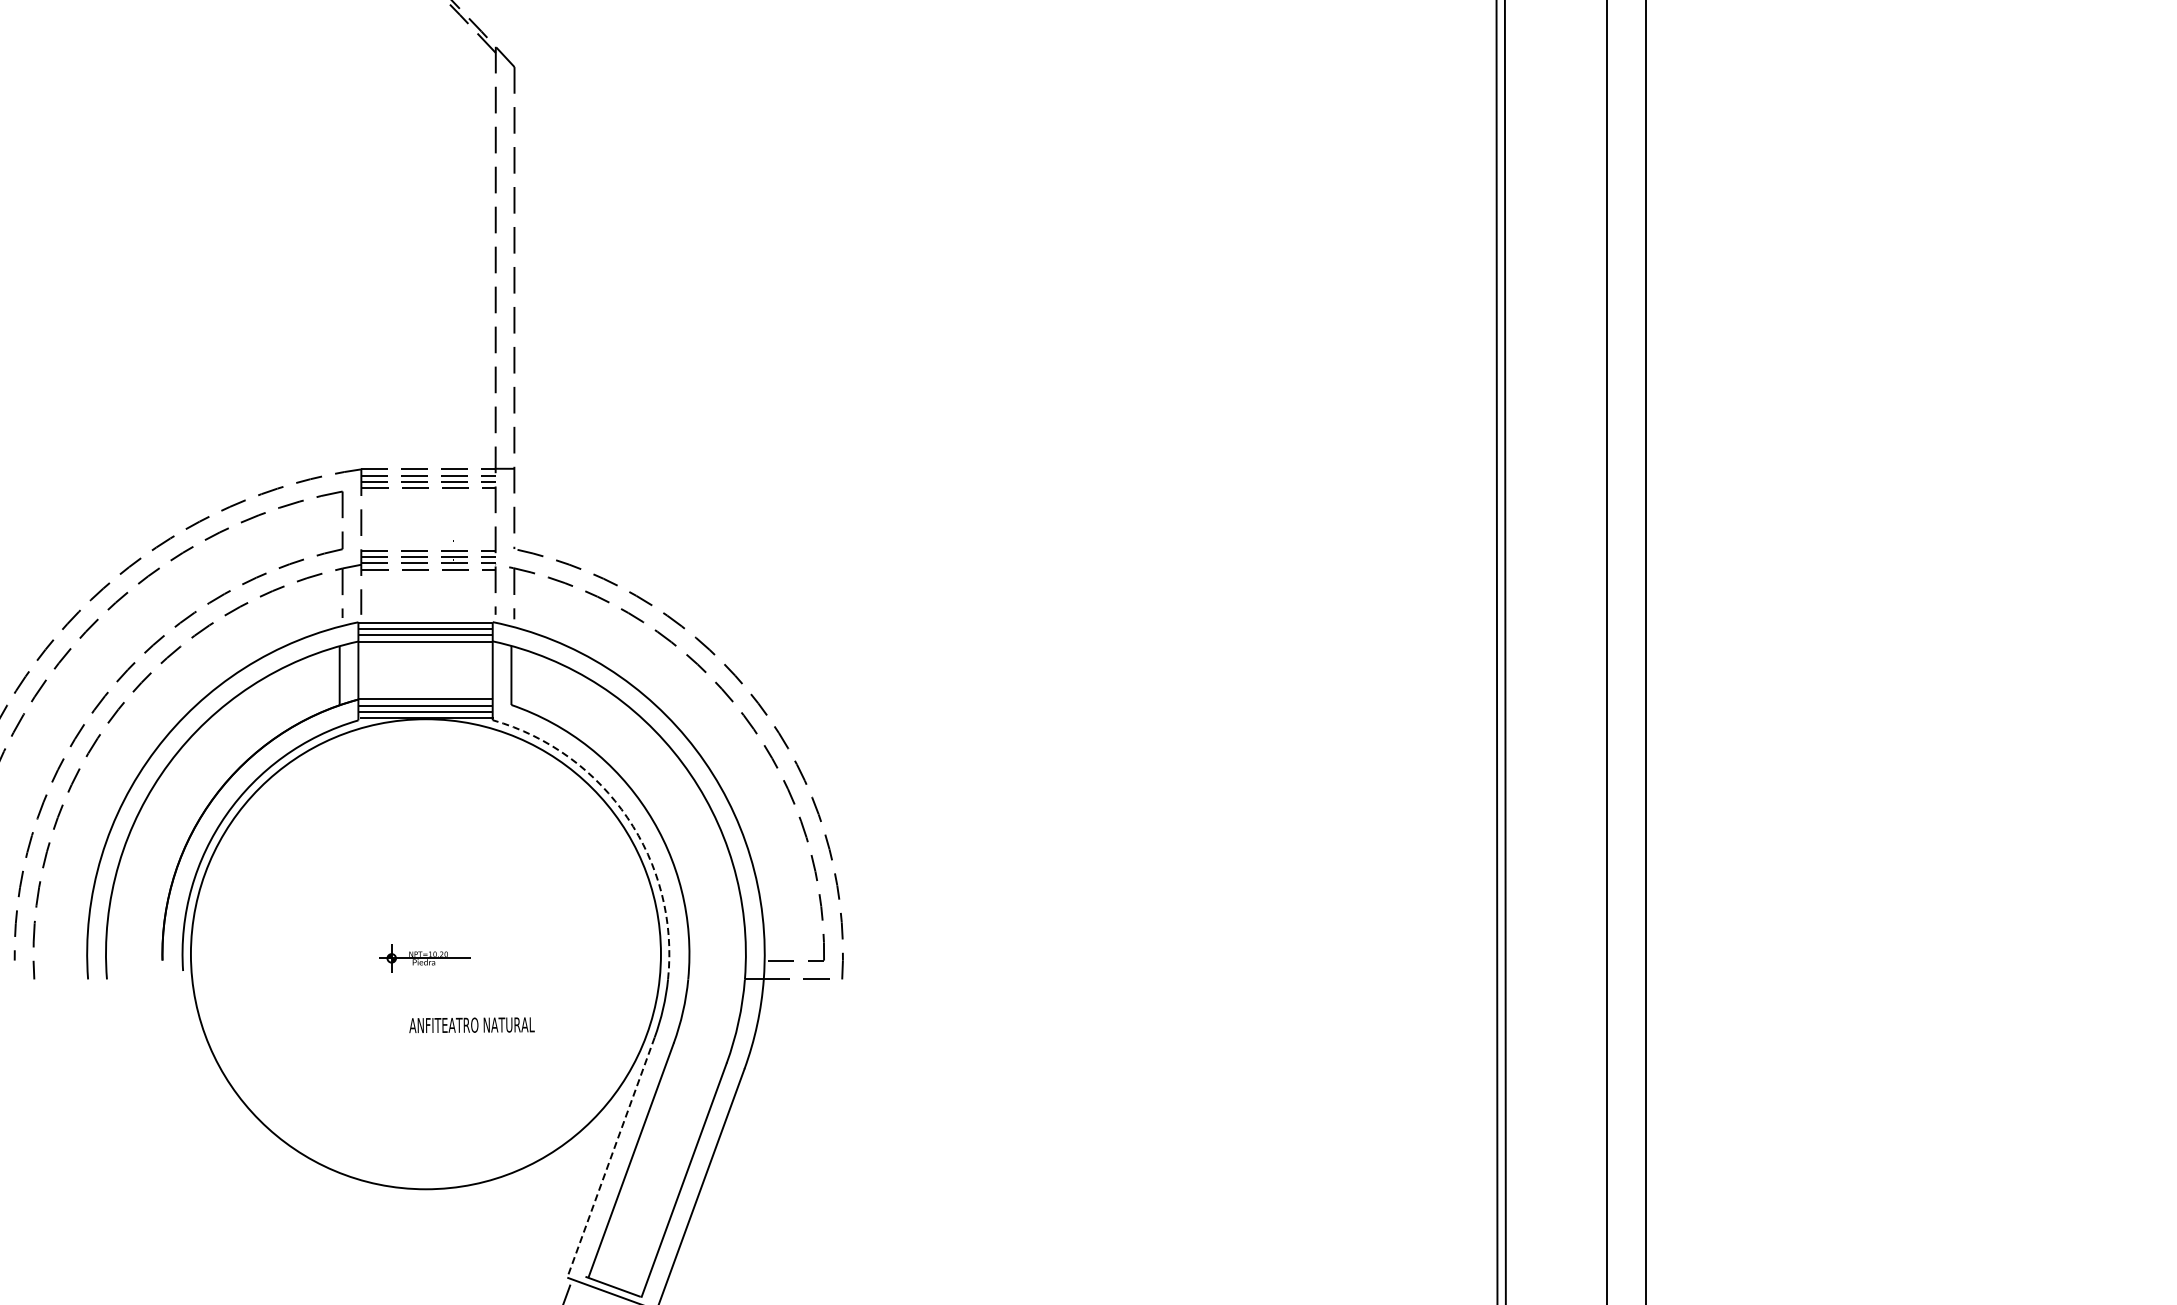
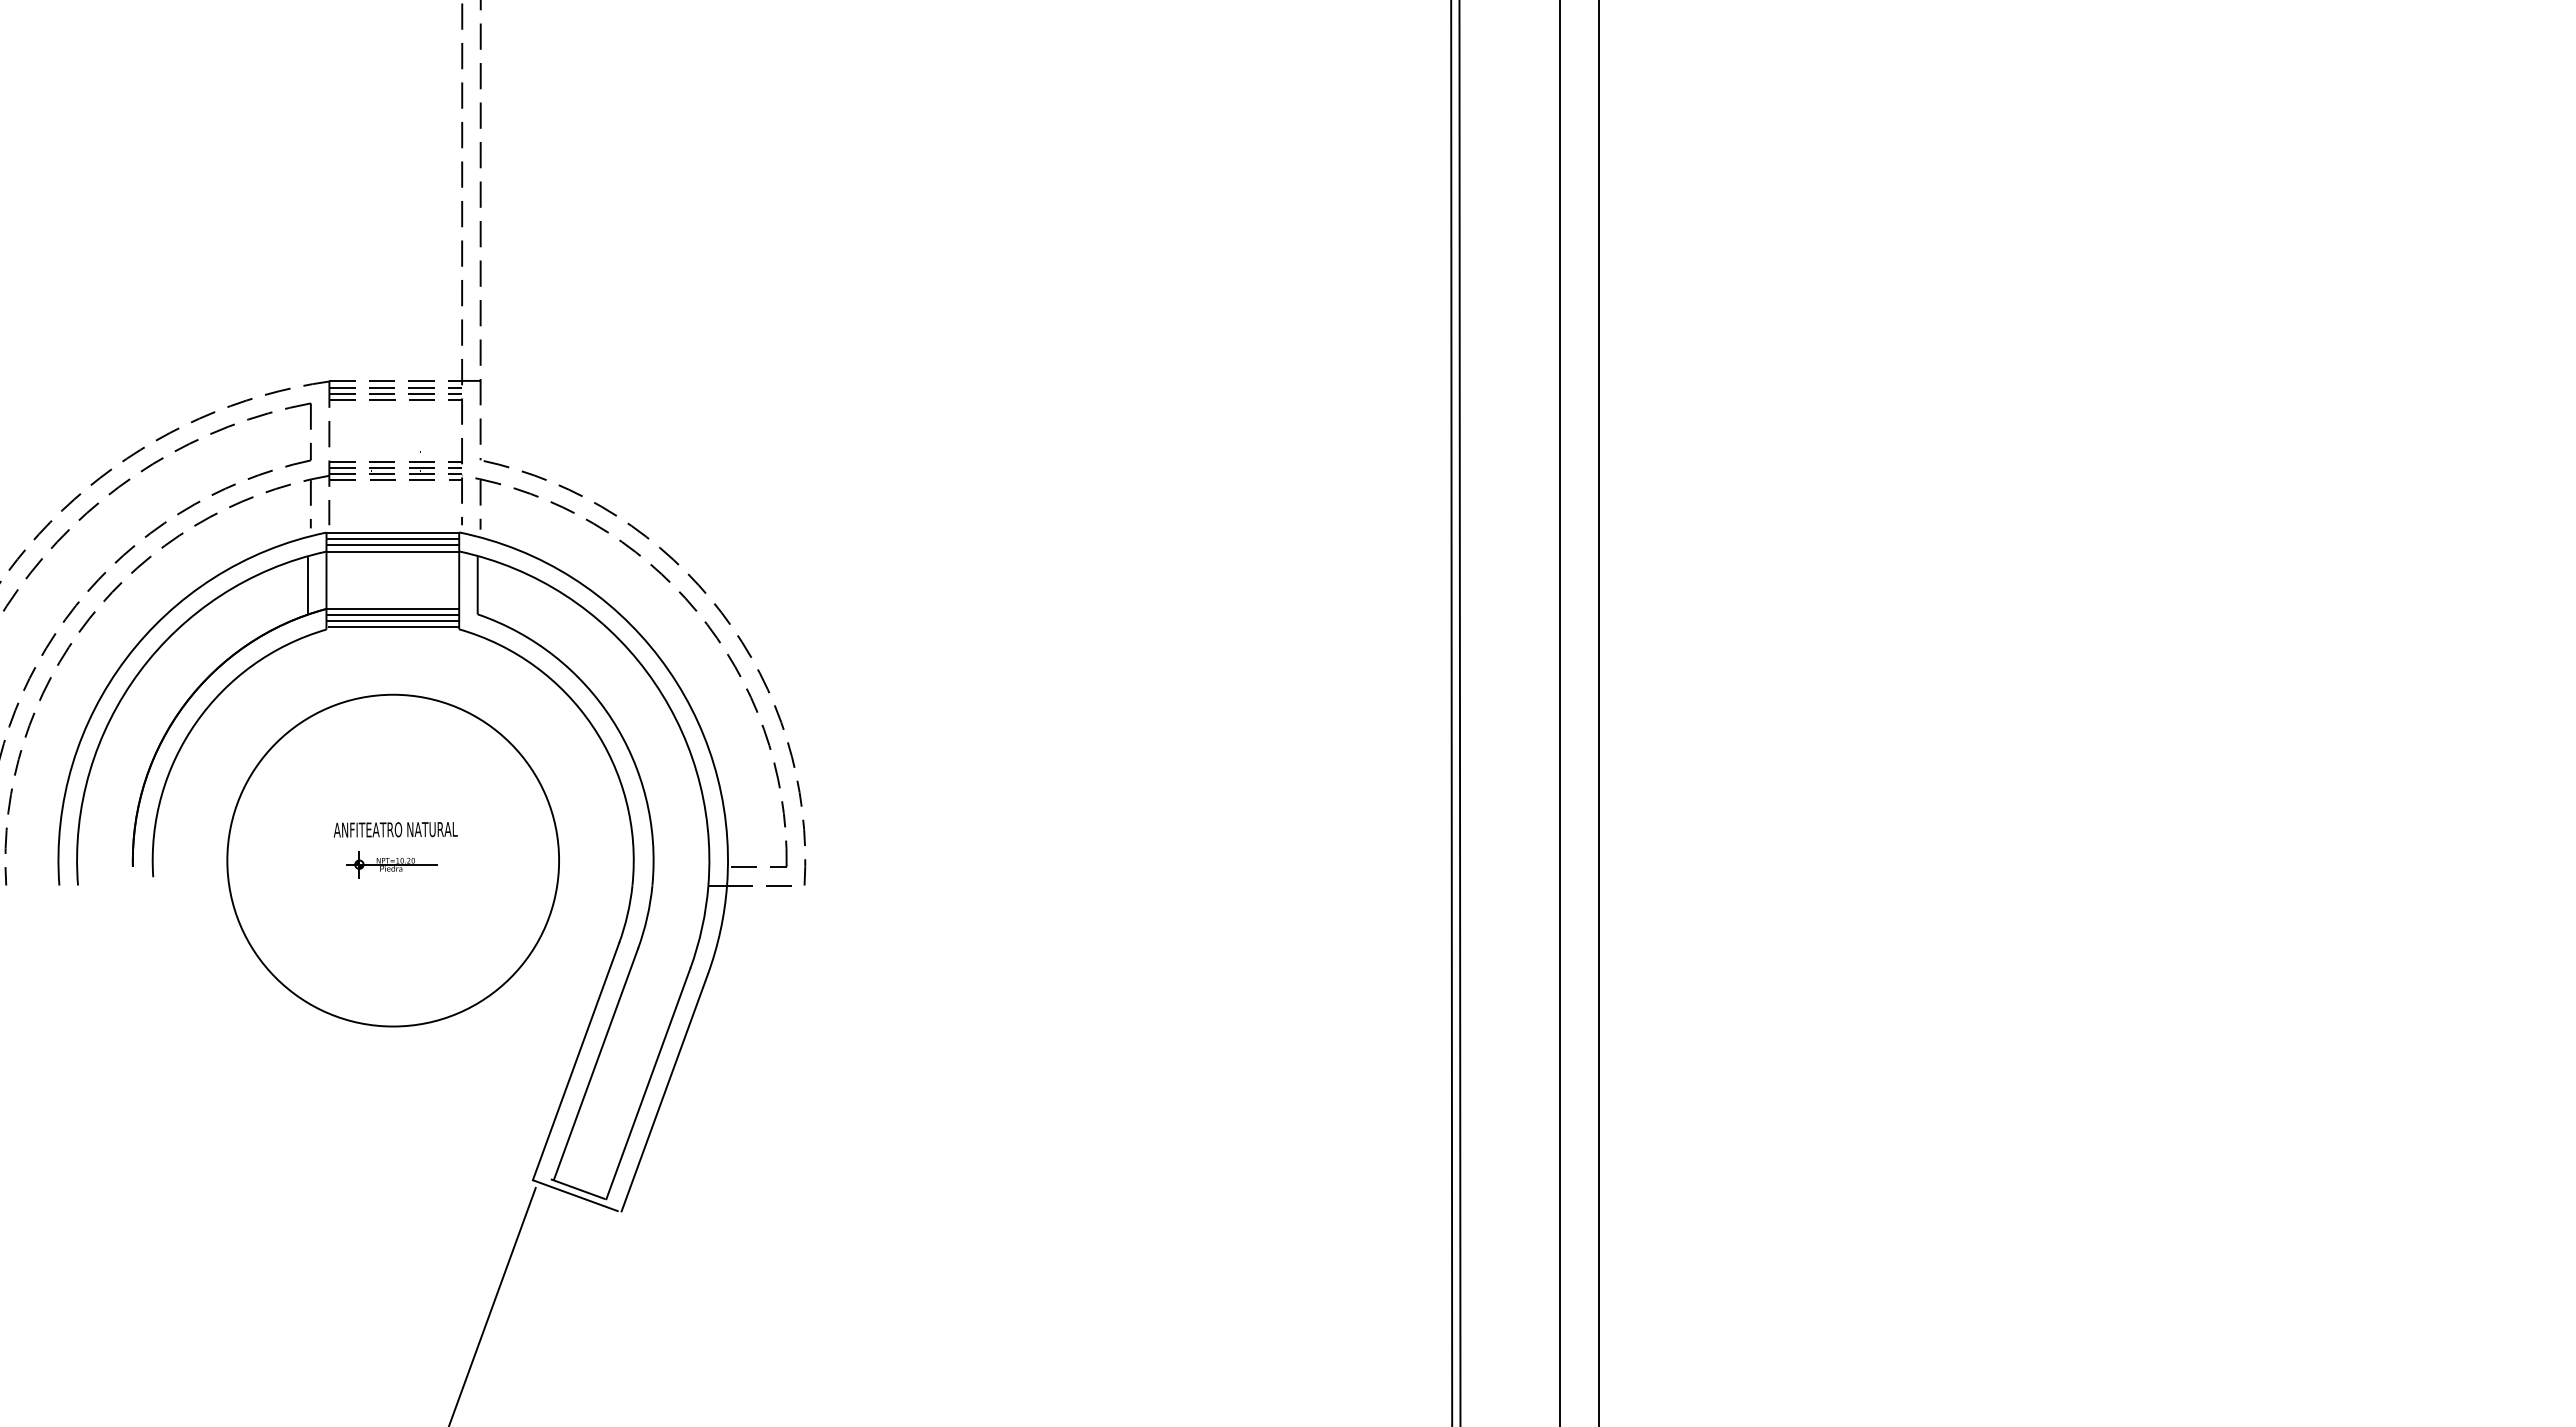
arc: (627, 817) -> (592, 725), dashed -> solid
circle: (426, 954) -> (393, 860), size x0.71
text: (471, 1024) -> (395, 829), moved
line: (610, 1158) -> (575, 1062), dashed -> solid

